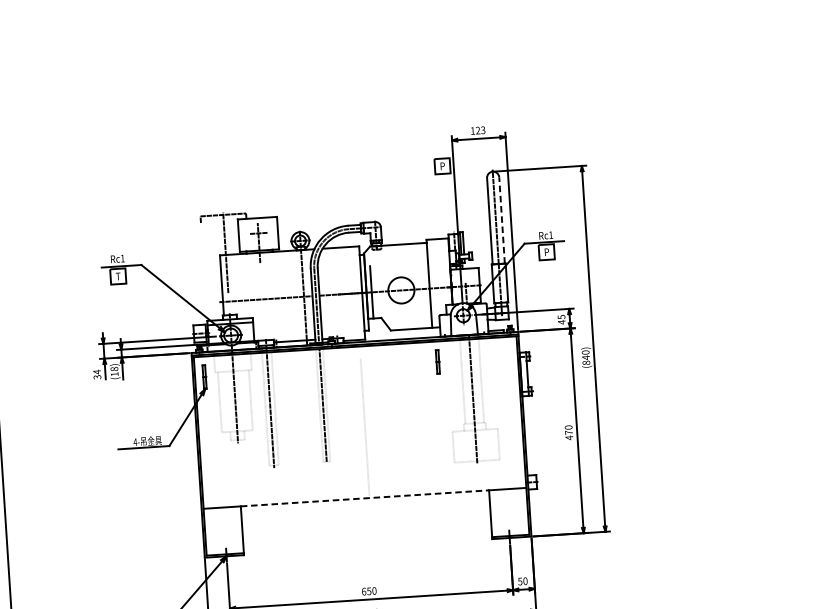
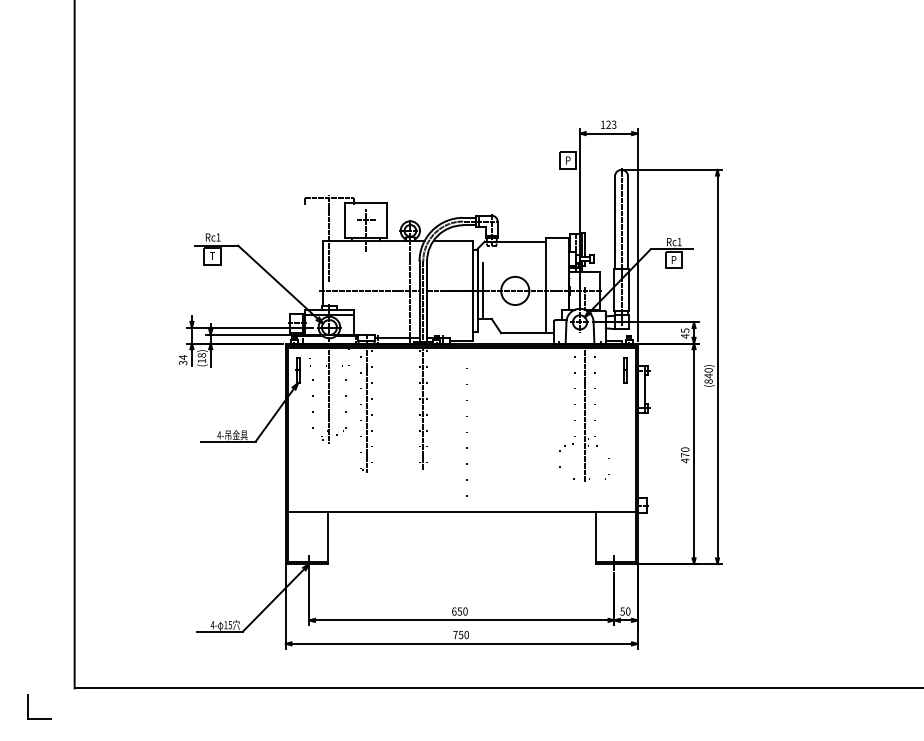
line: (502, 220) -> (628, 222), dashed -> solid
line: (437, 362) -> (625, 370), moved
line: (364, 498) -> (461, 511), dashed -> solid

